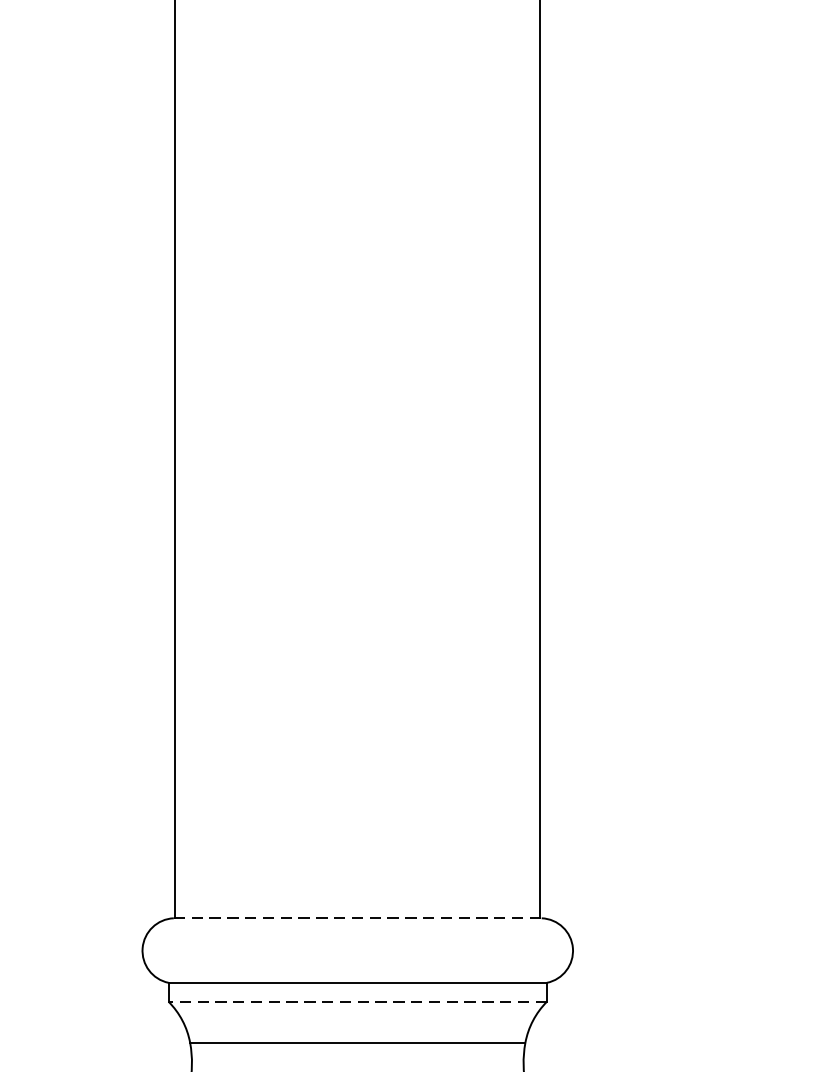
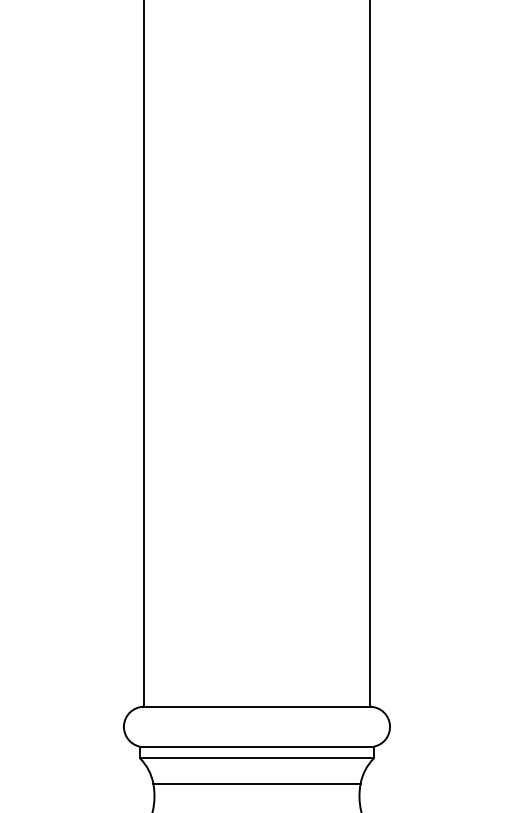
line: (358, 917) -> (257, 706), dashed -> solid
line: (358, 1001) -> (257, 758), dashed -> solid

